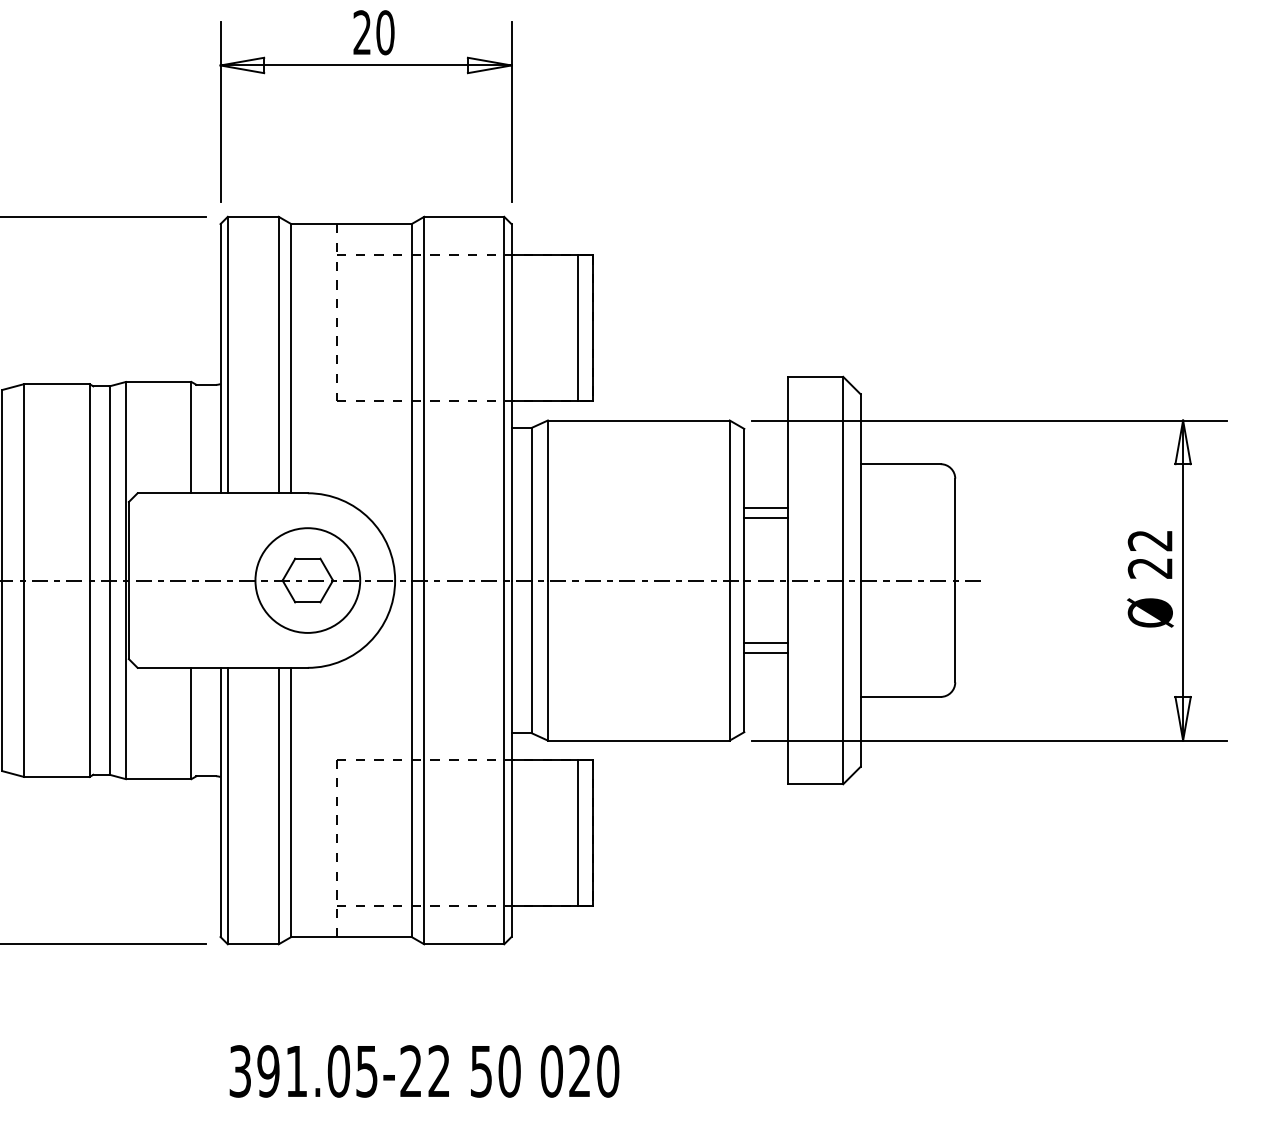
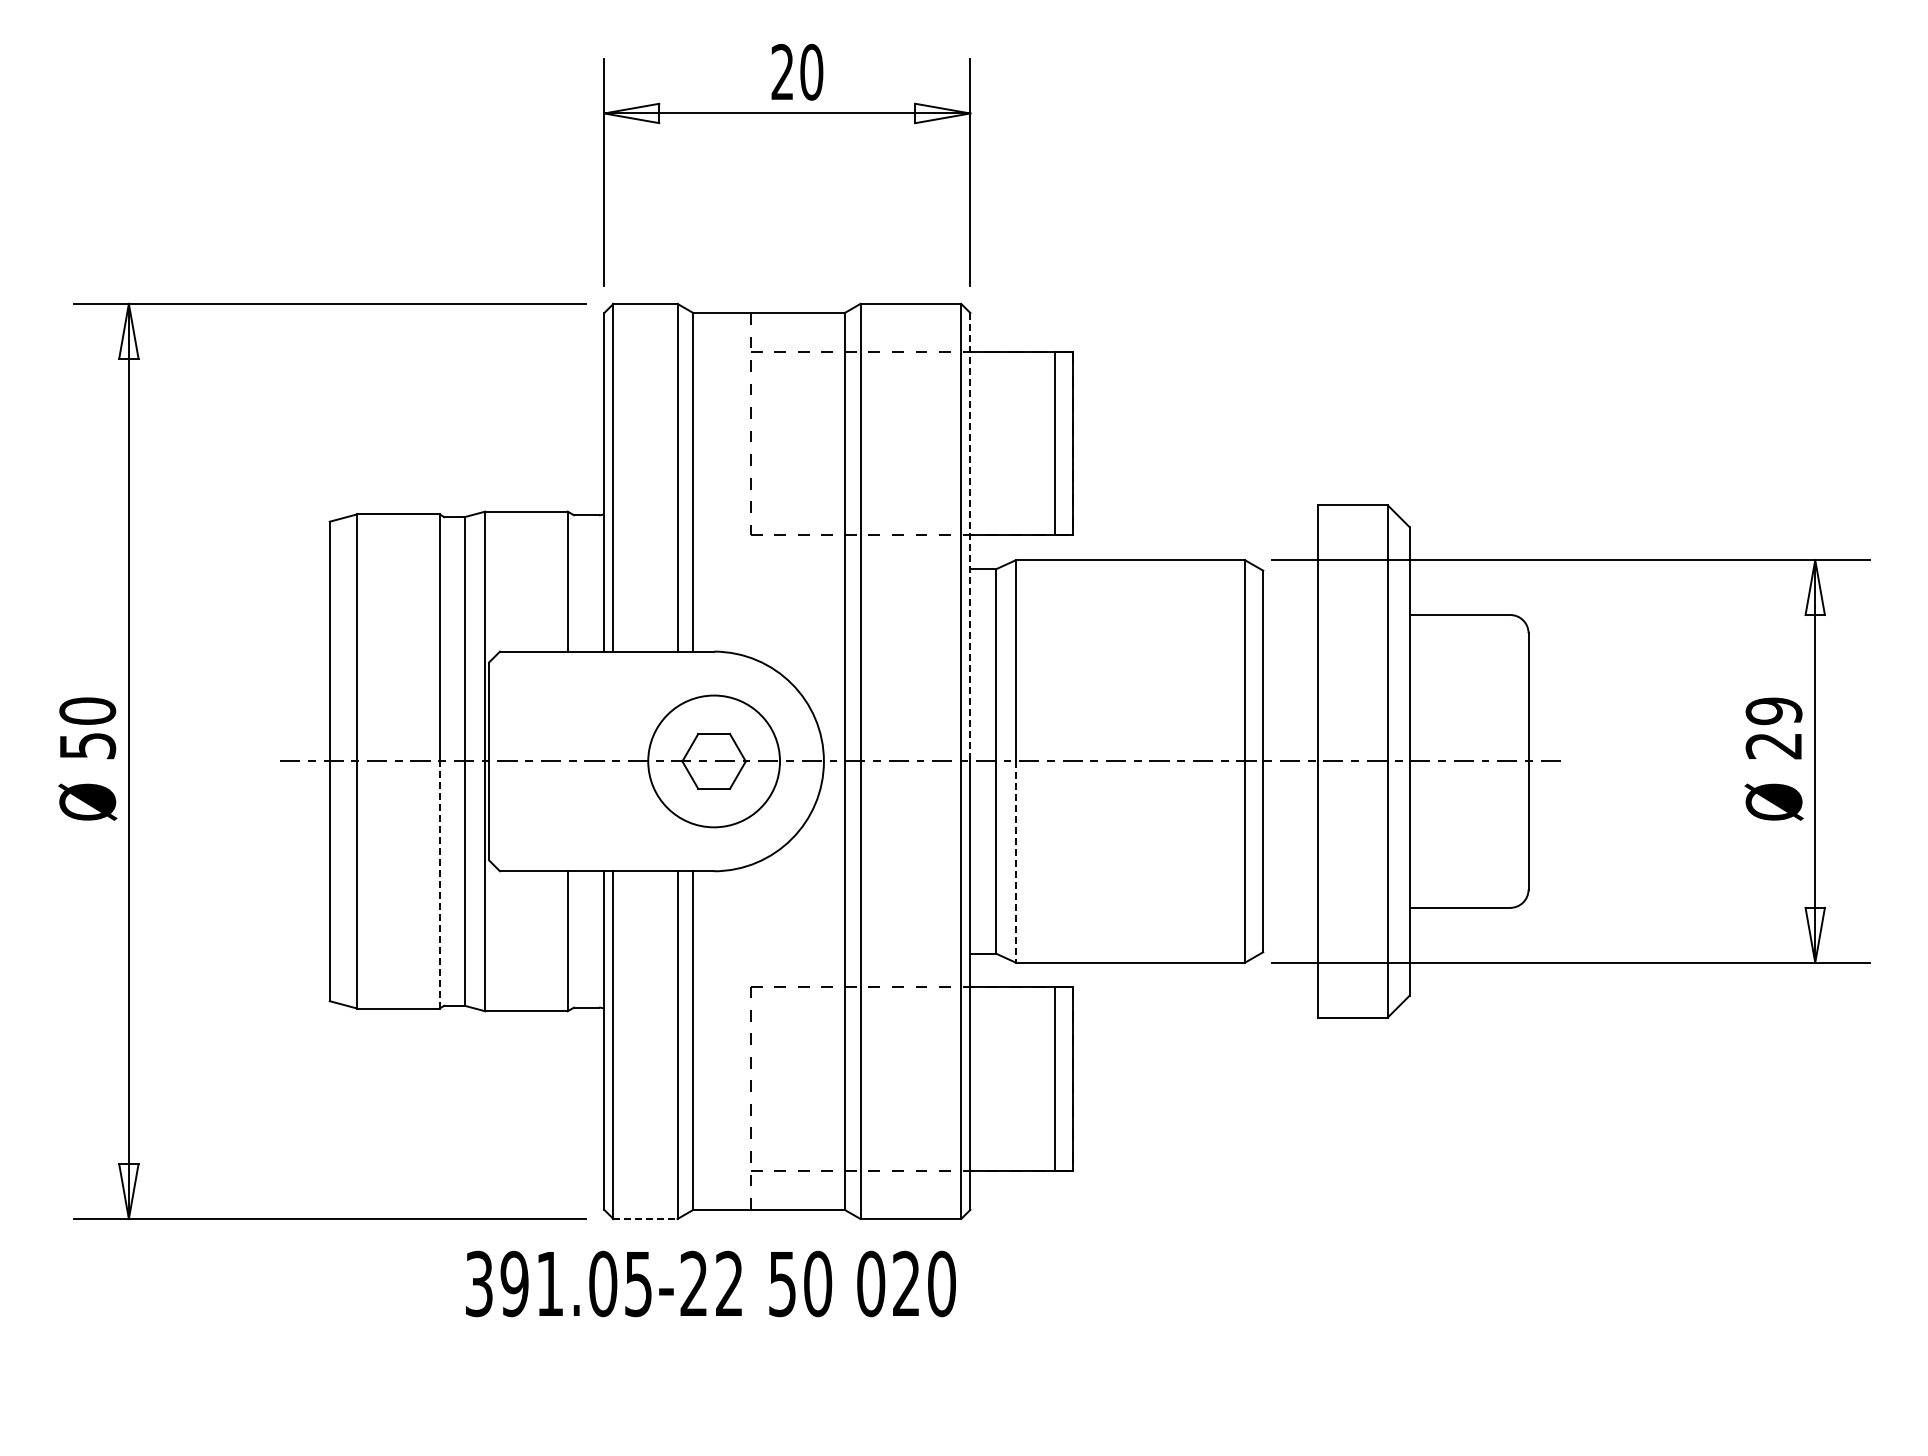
line: (511, 402) -> (970, 537), solid -> dashed
line: (765, 507) -> (1290, 669), removed
line: (765, 517) -> (1290, 682), removed
text: (1149, 540) -> (1773, 711), 22 -> 29
line: (765, 643) -> (1290, 840), removed
line: (765, 652) -> (1290, 852), removed
line: (548, 660) -> (1016, 862), solid -> dashed
line: (89, 679) -> (439, 885), solid -> dashed
line: (253, 944) -> (645, 1219), solid -> dashed
text: (424, 1071) -> (710, 1283), moved

